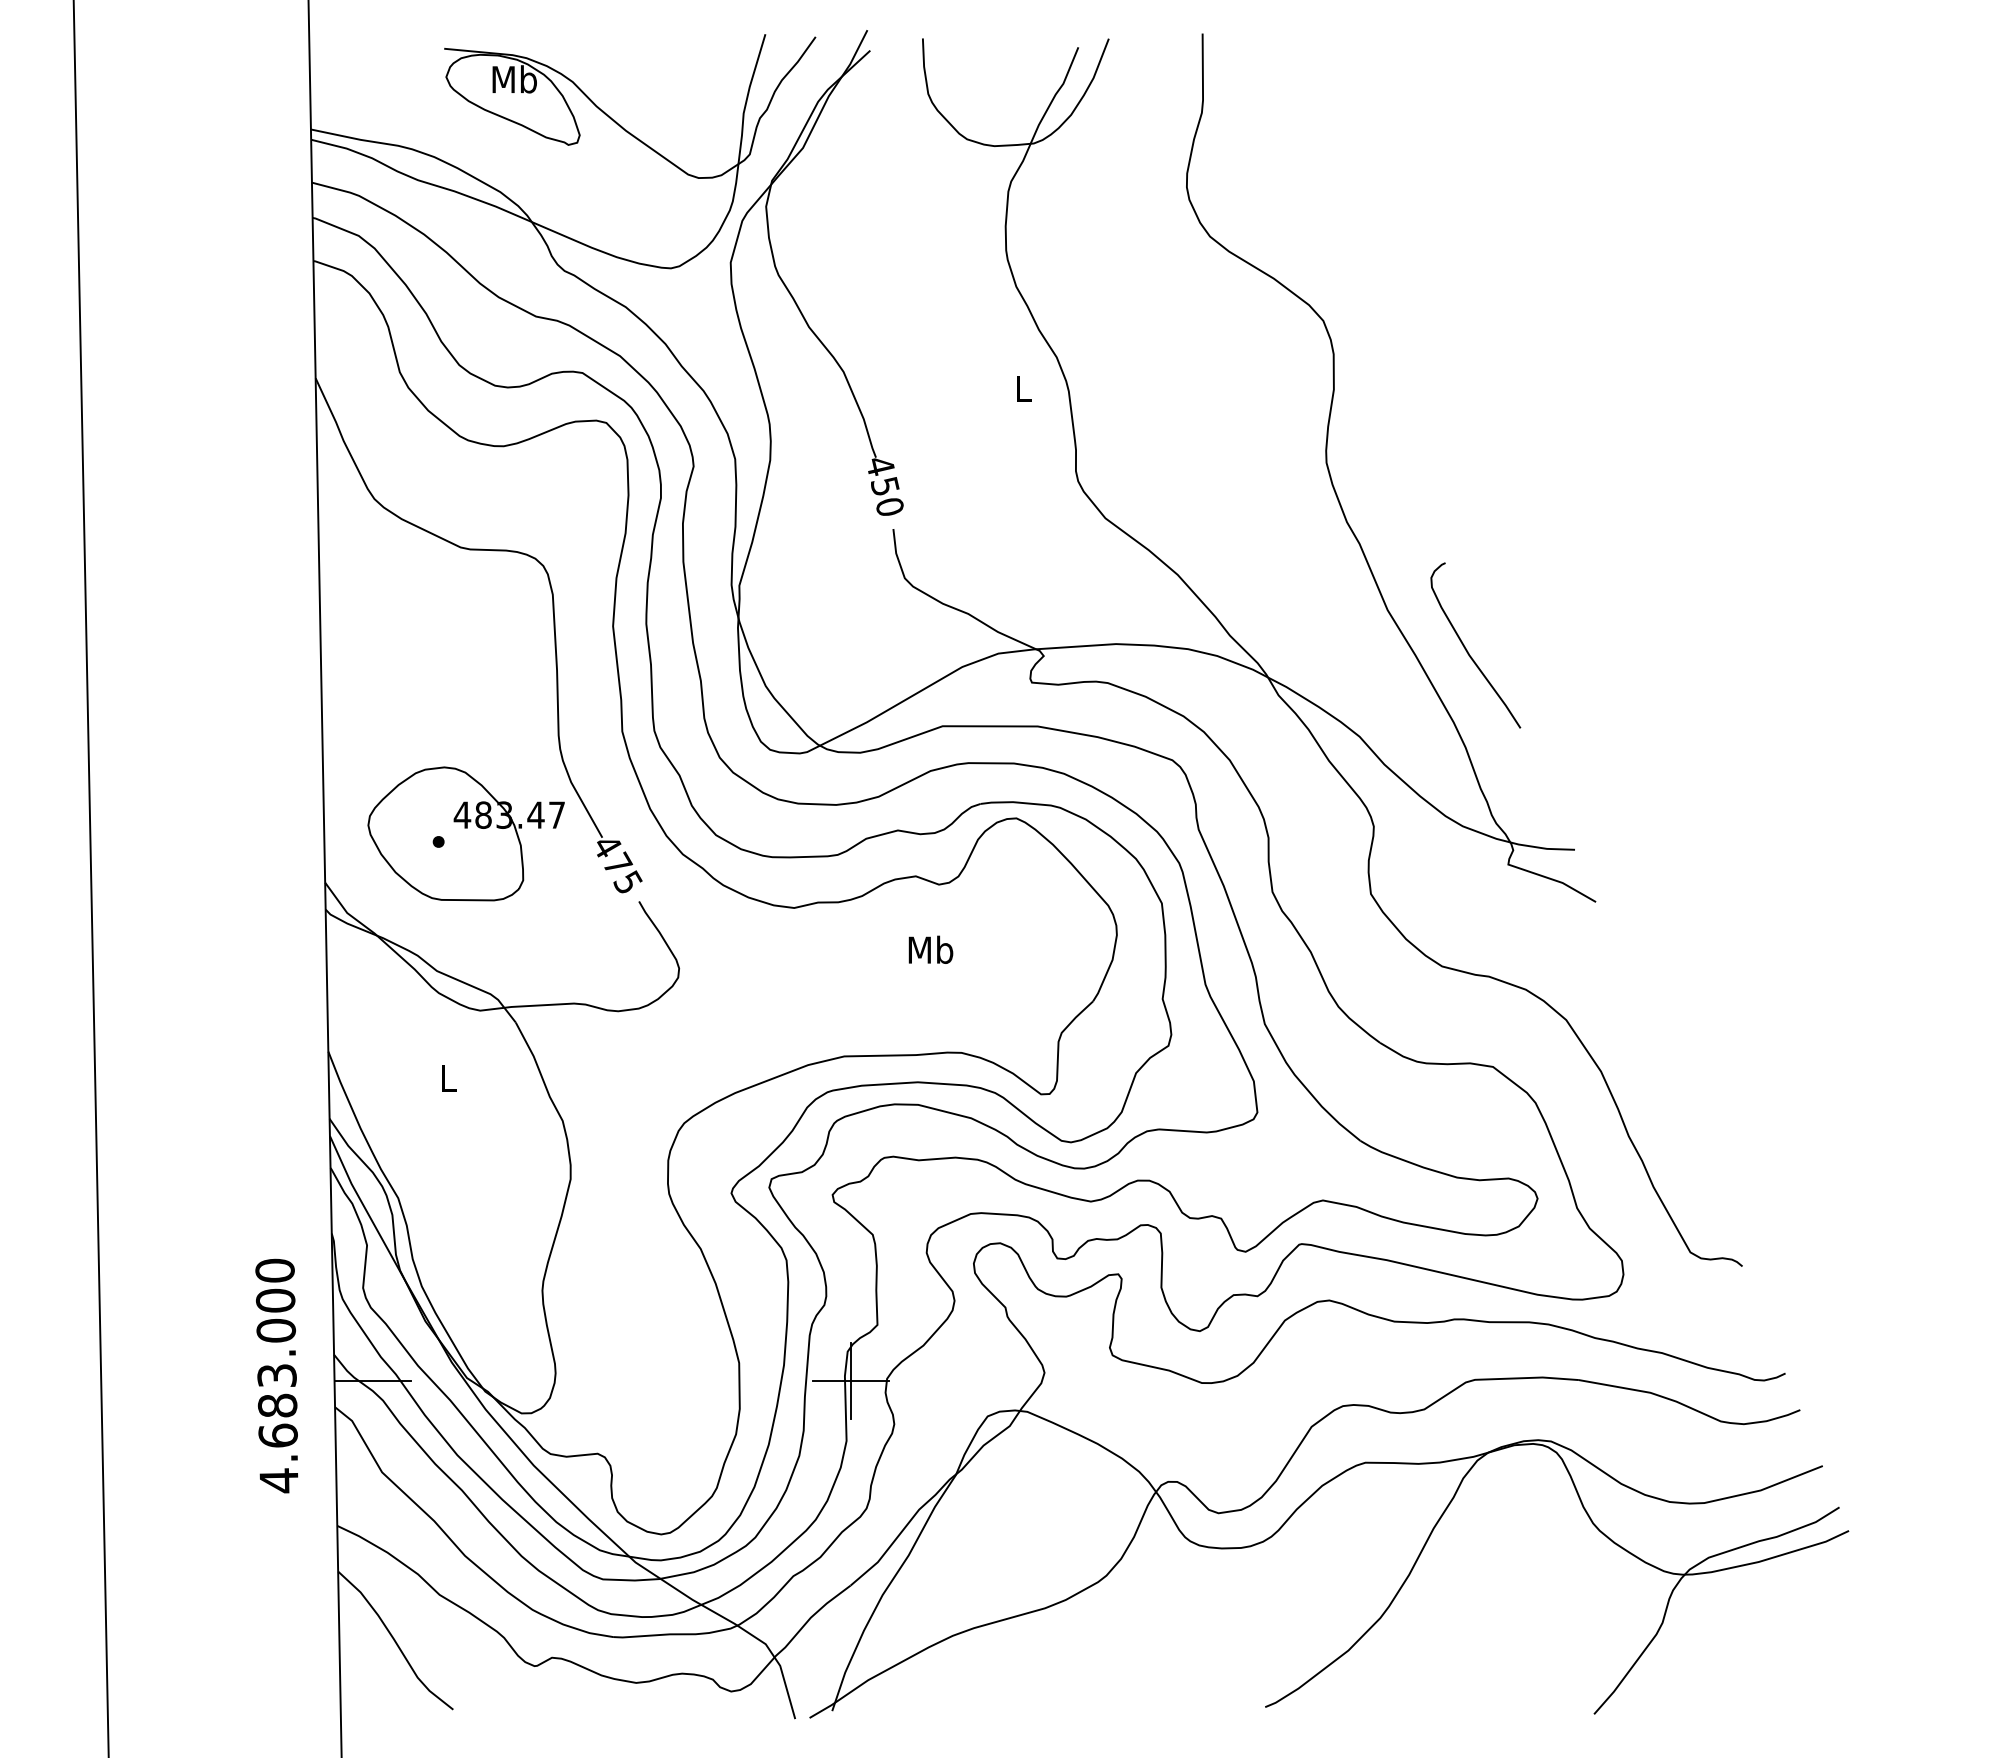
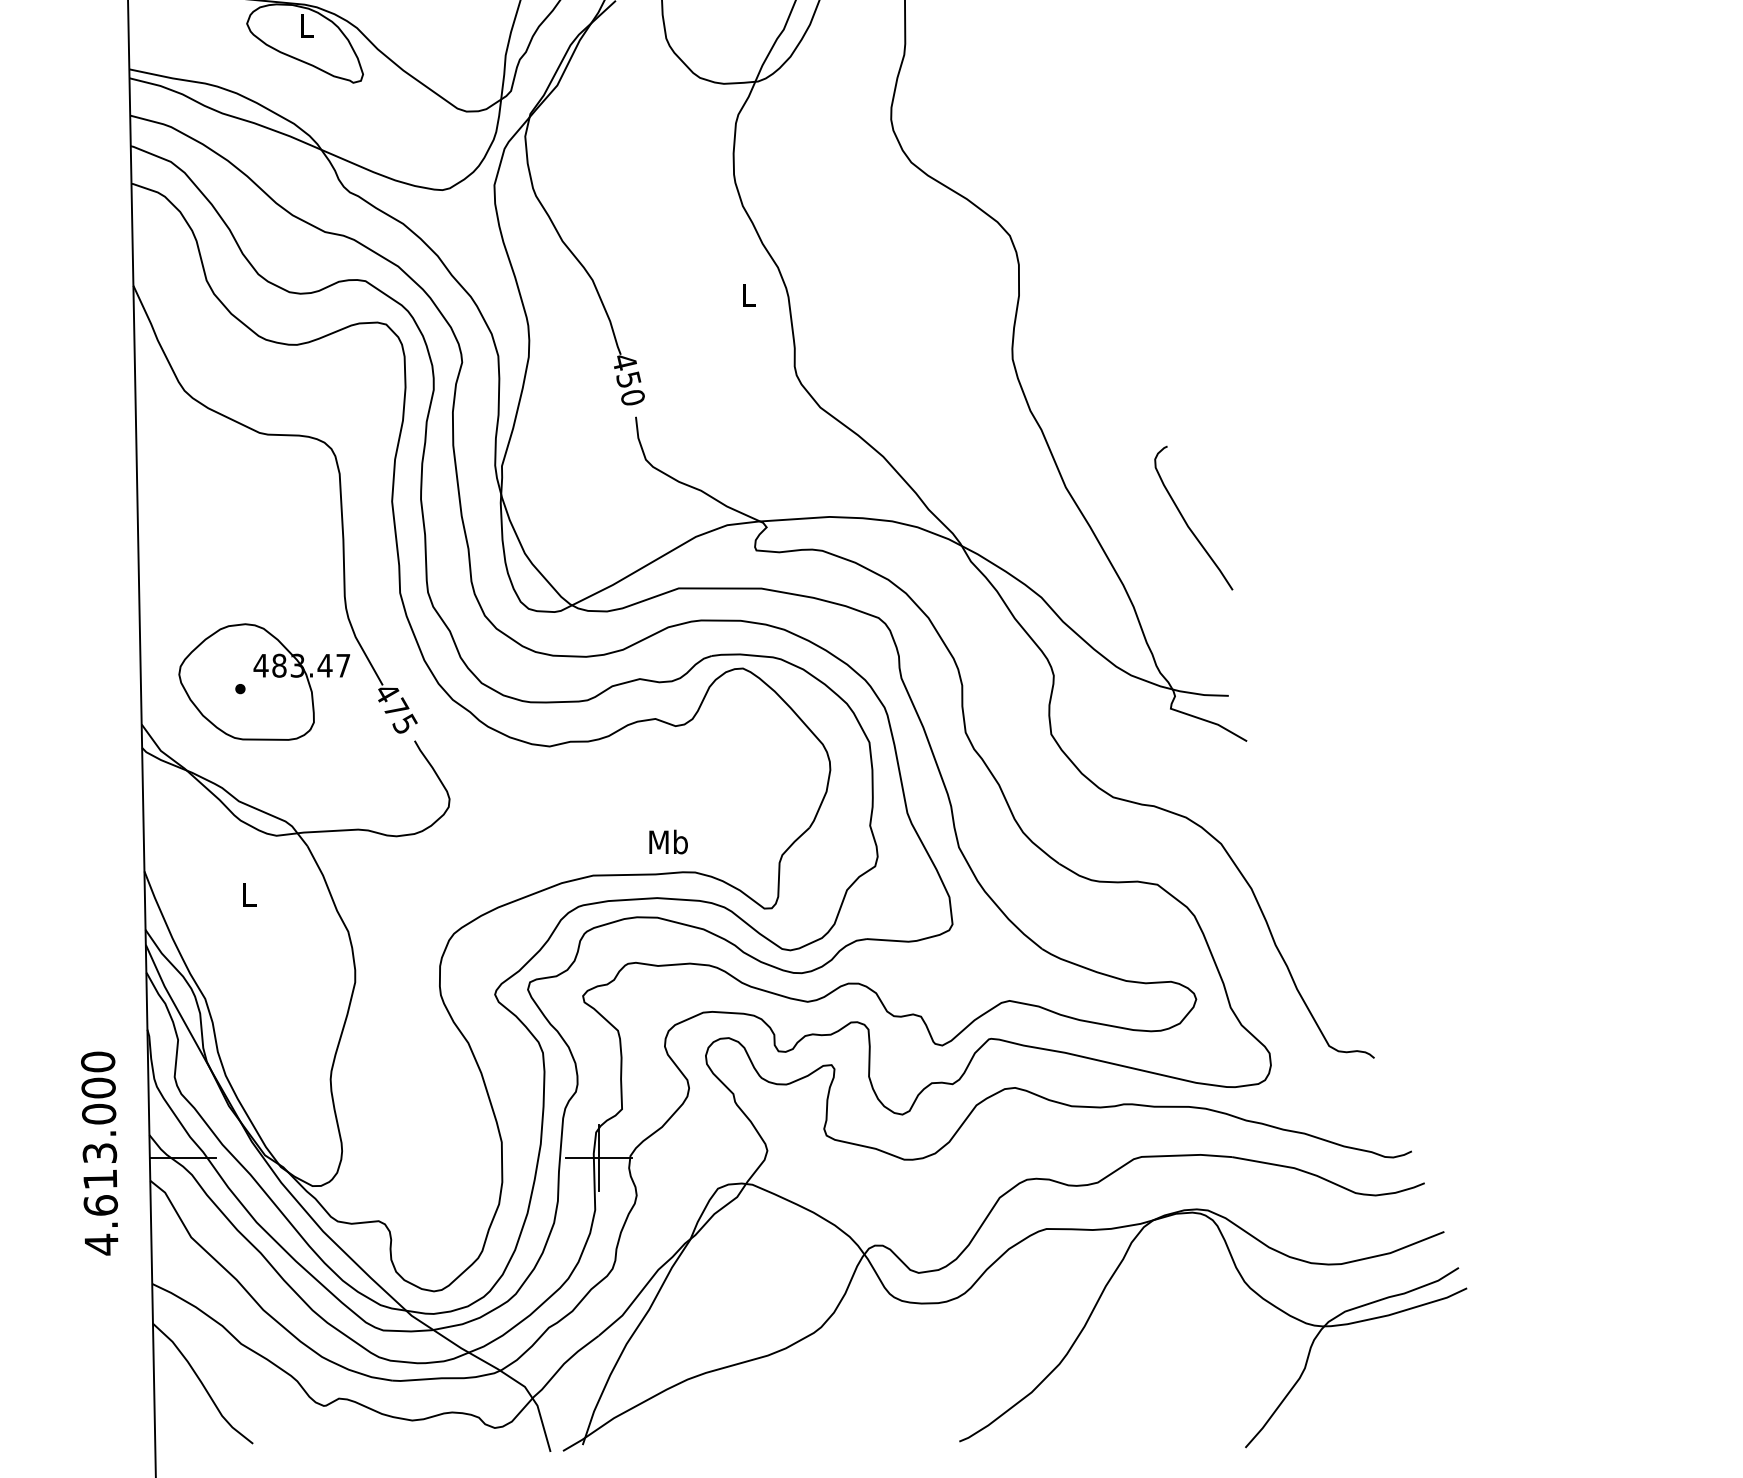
text: (514, 79) -> (306, 25), Mb -> L
curve: (1467, 649) -> (1186, 521), moved
text: (930, 949) -> (668, 841), moved
text: (277, 1405) -> (100, 1179), 4.683.000 -> 4.613.000

